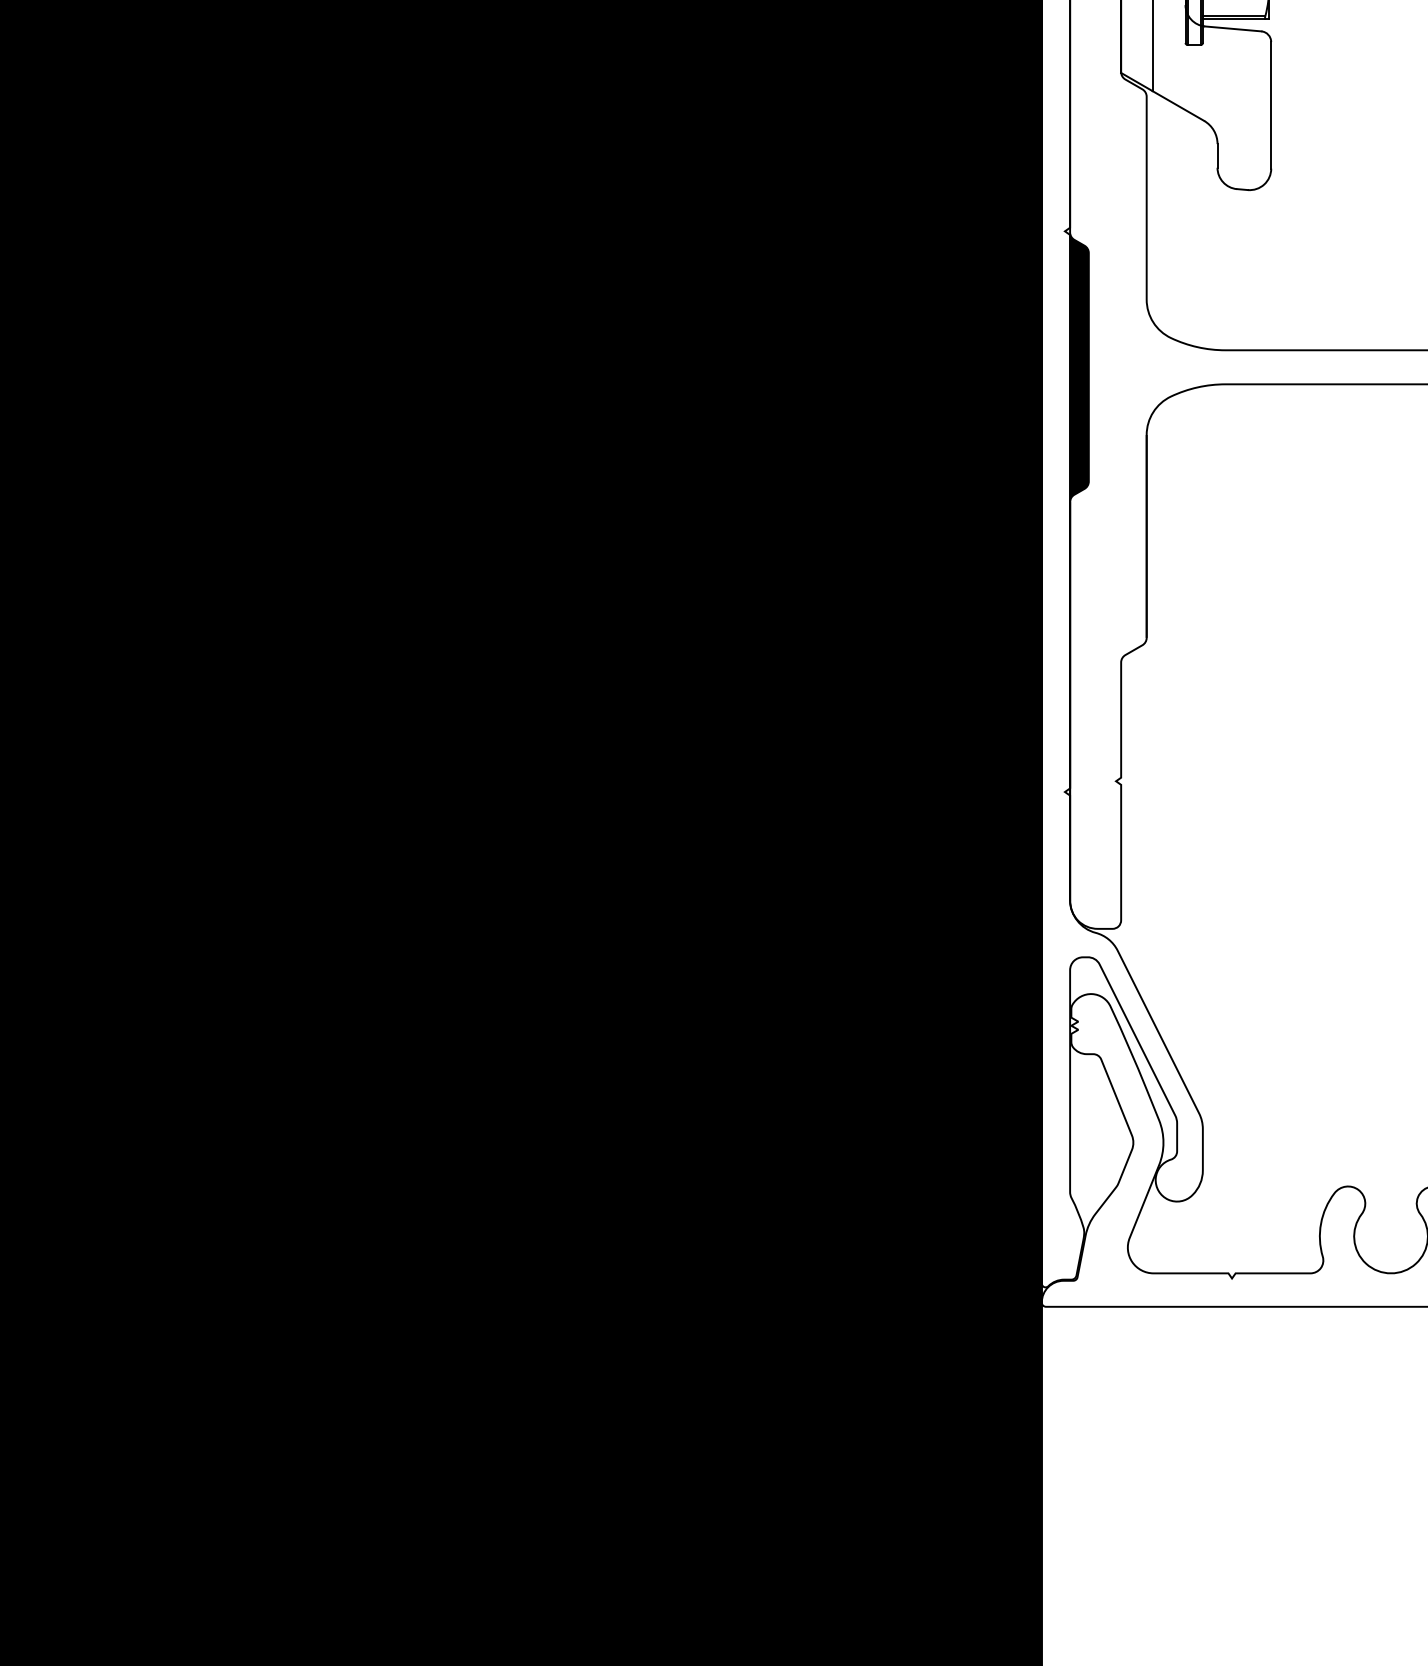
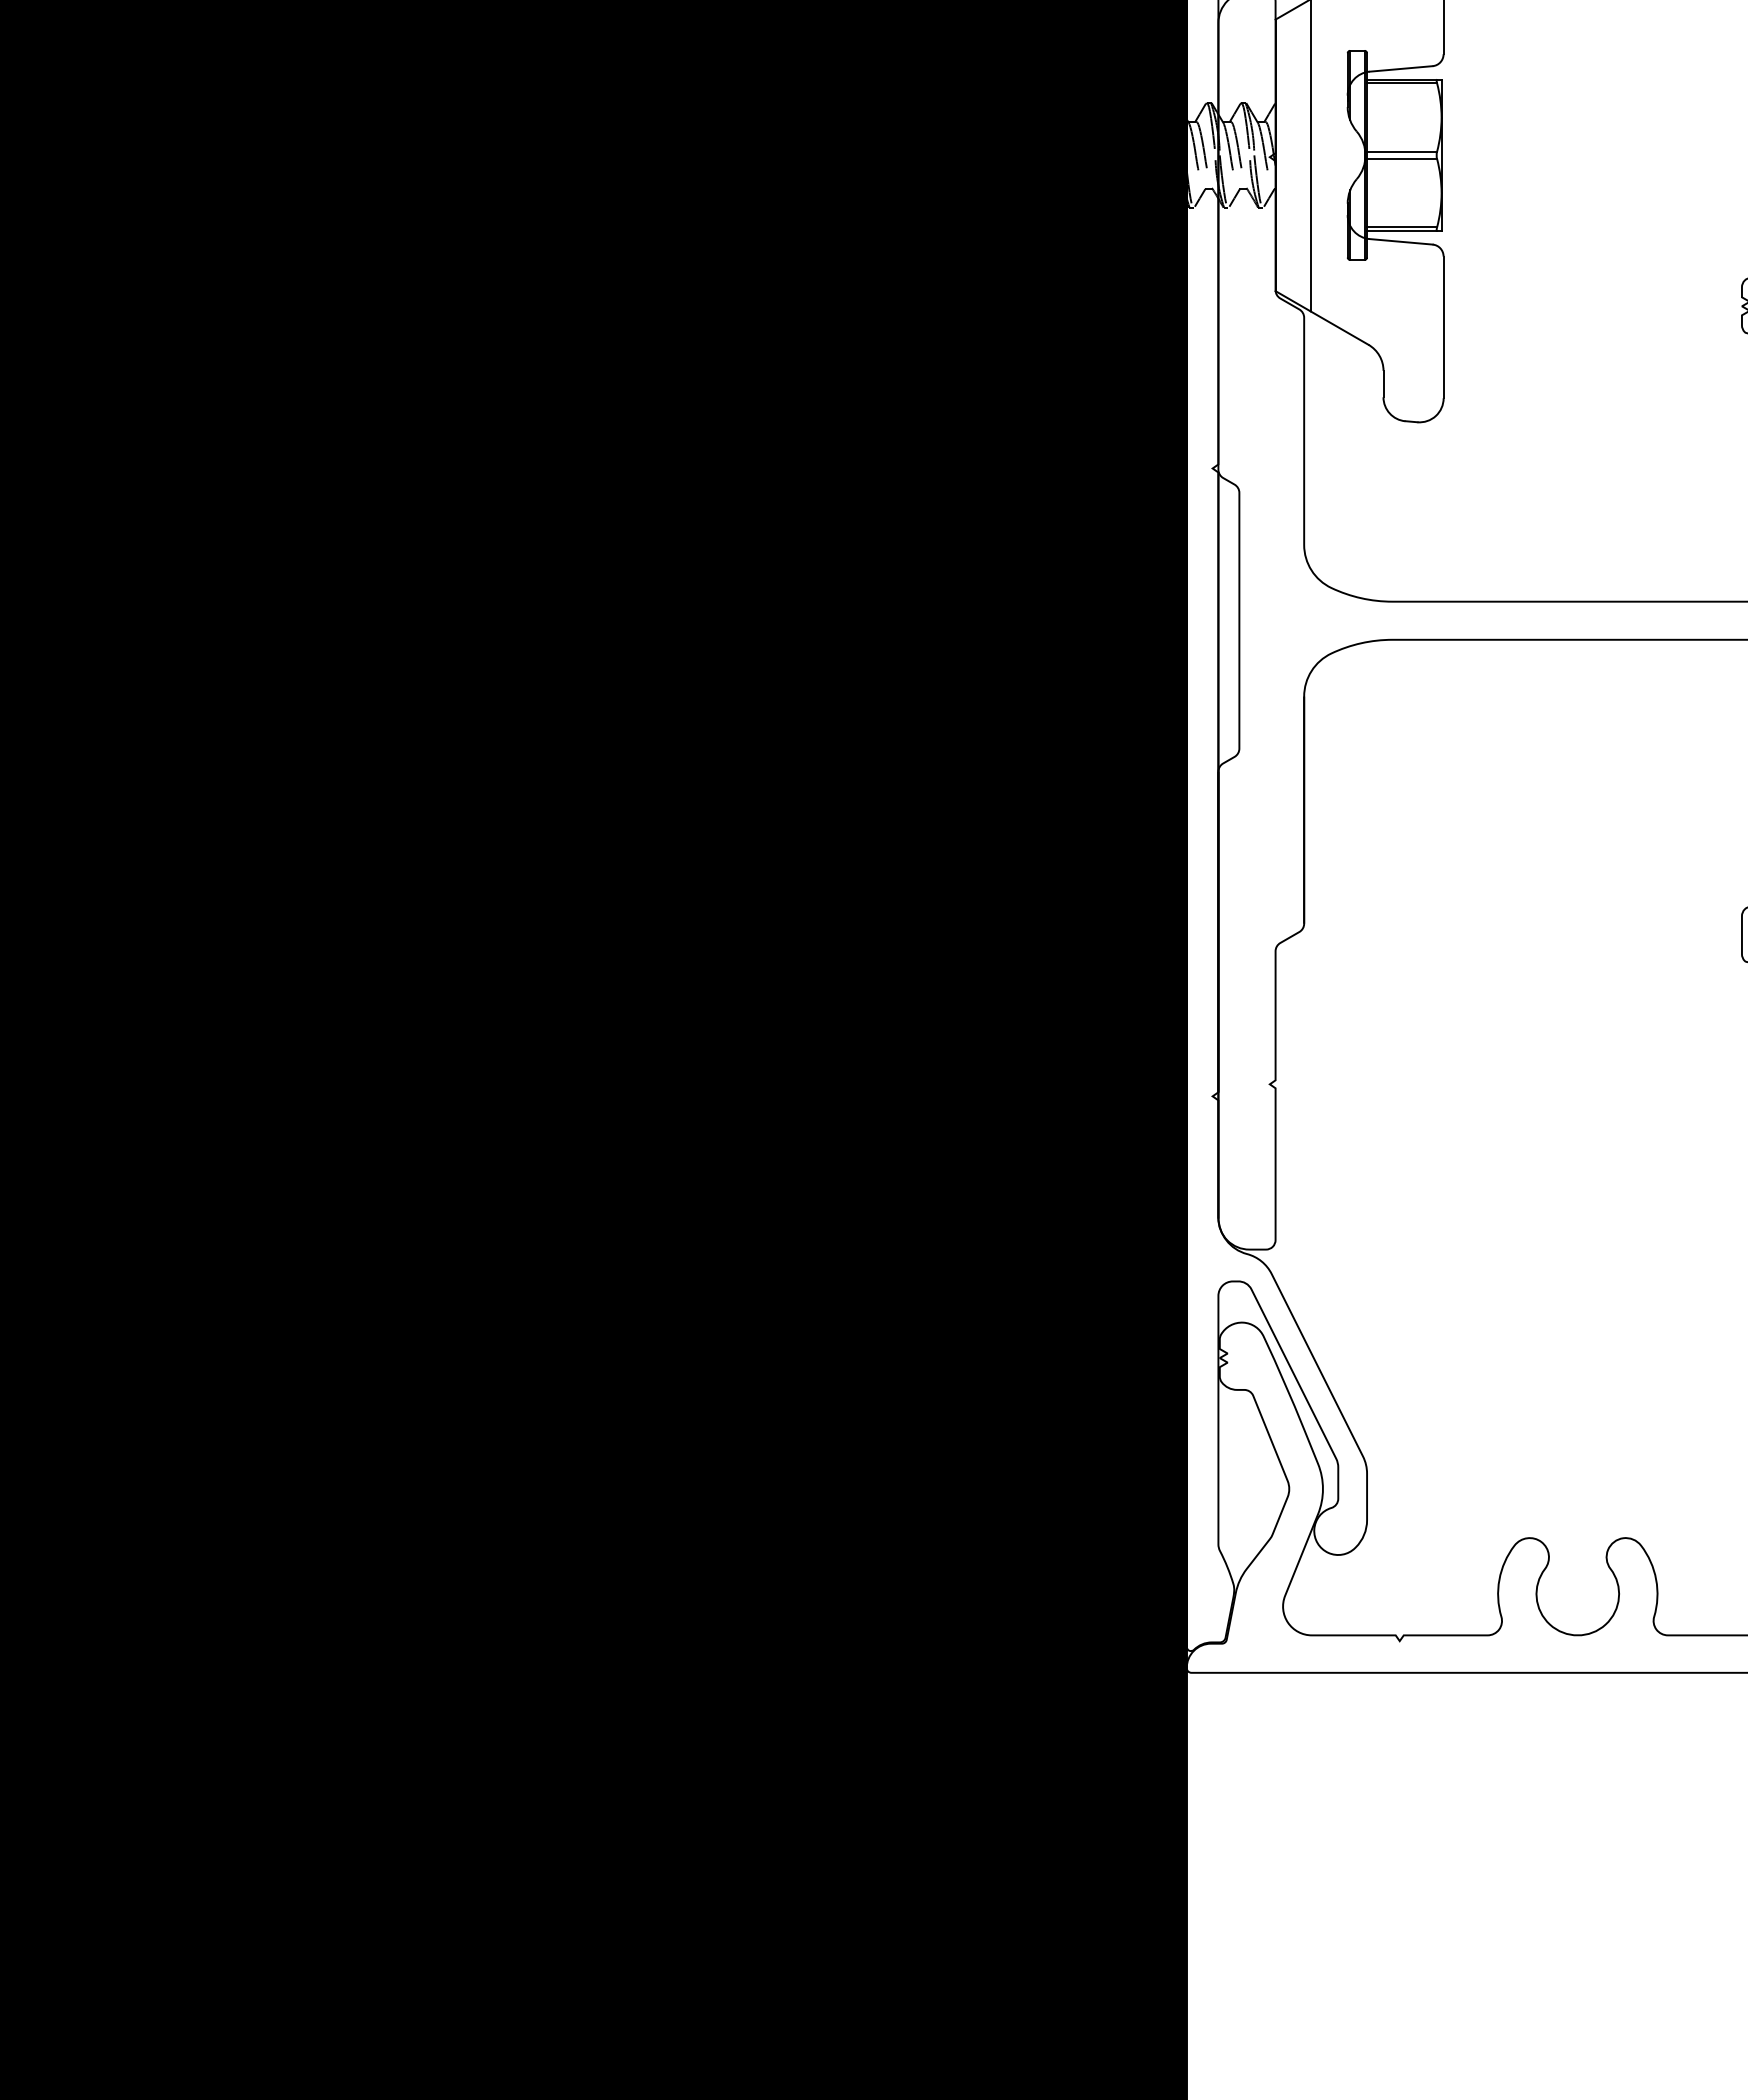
fill: (1079, 367) -> (1228, 620), removed

